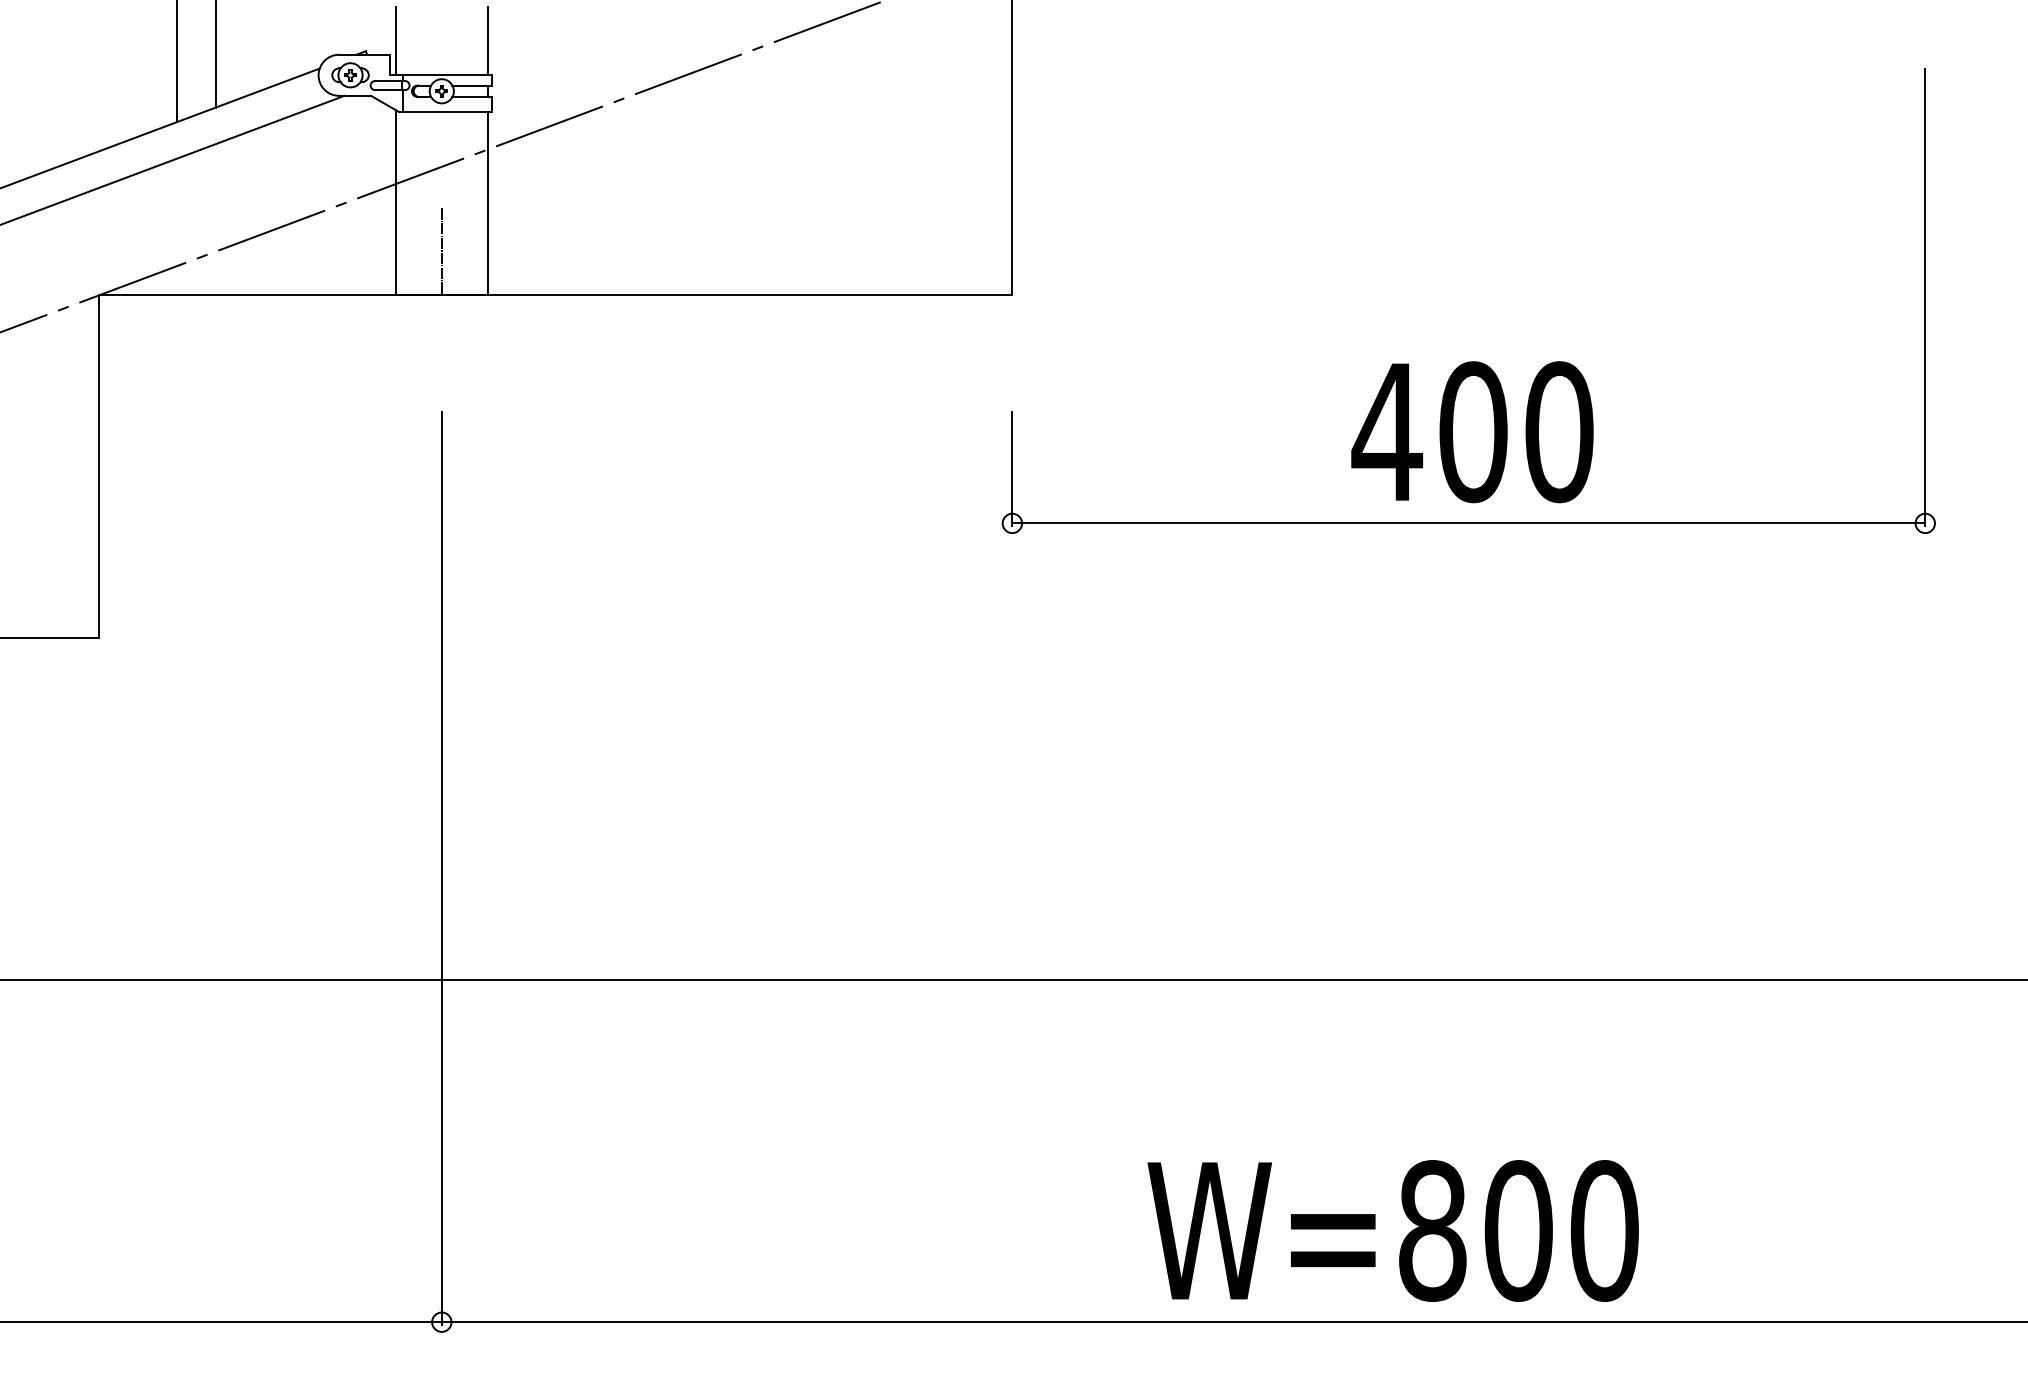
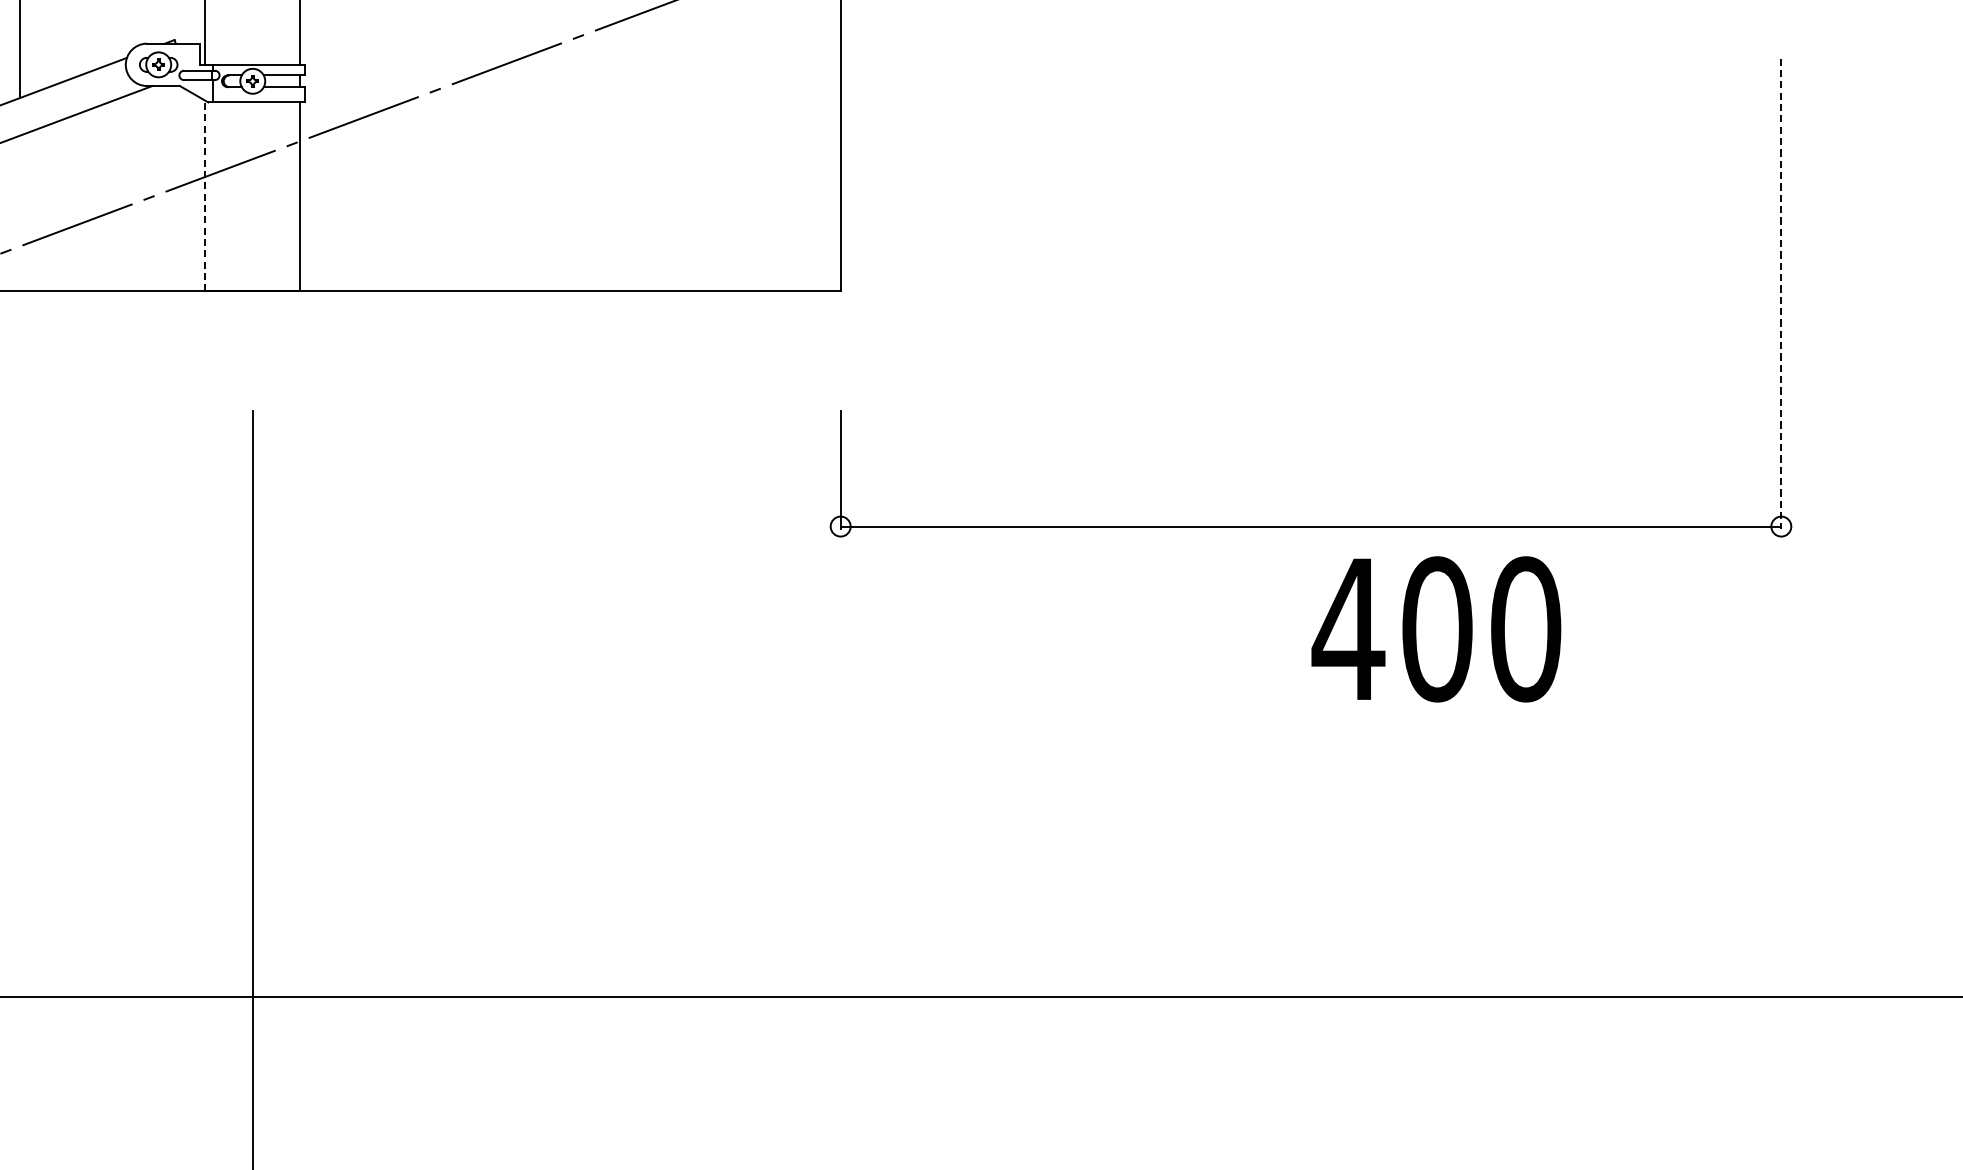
line: (395, 202) -> (205, 195), solid -> dashed
line: (441, 251) -> (252, 246), removed
line: (1925, 297) -> (1781, 293), solid -> dashed
text: (1472, 432) -> (1436, 629), moved

